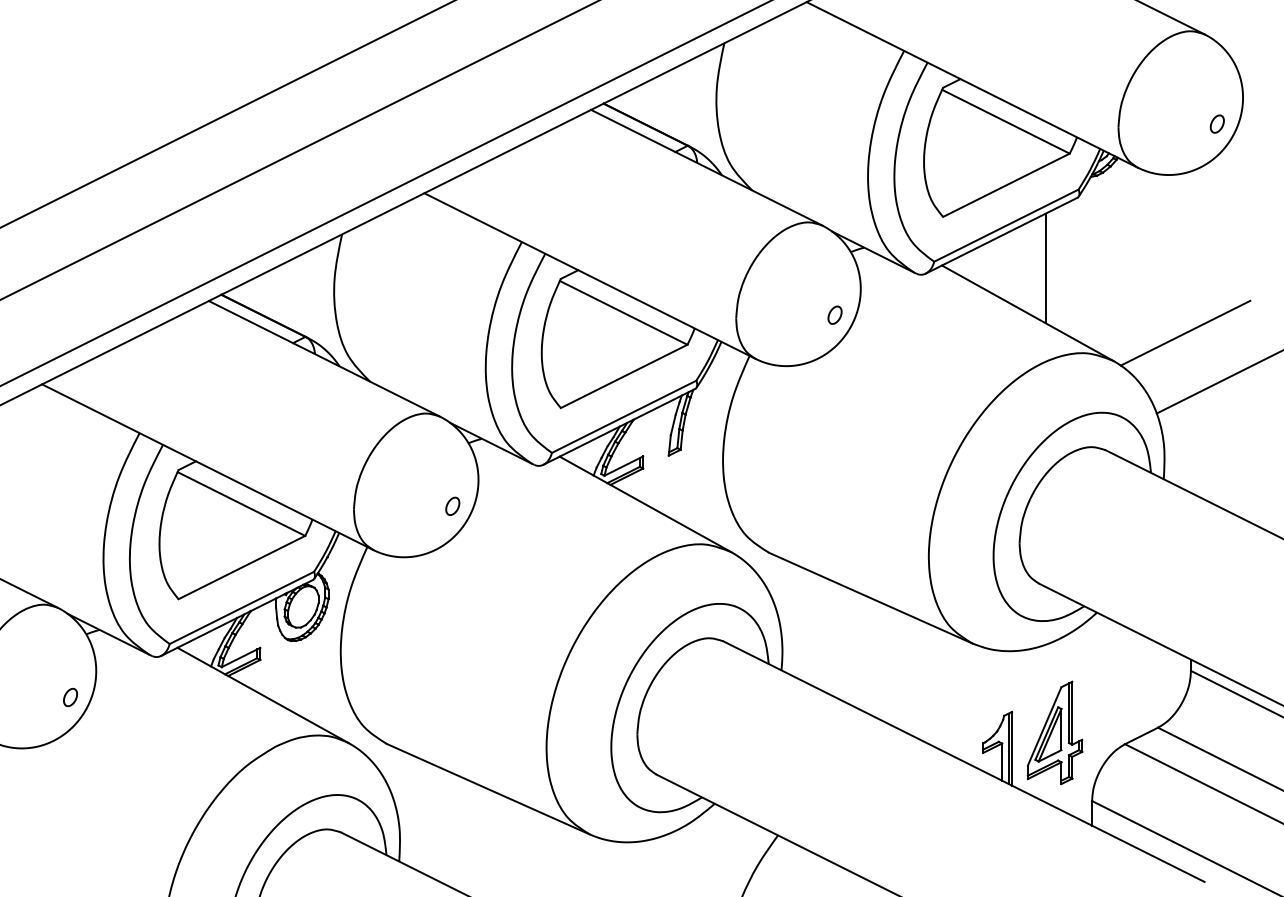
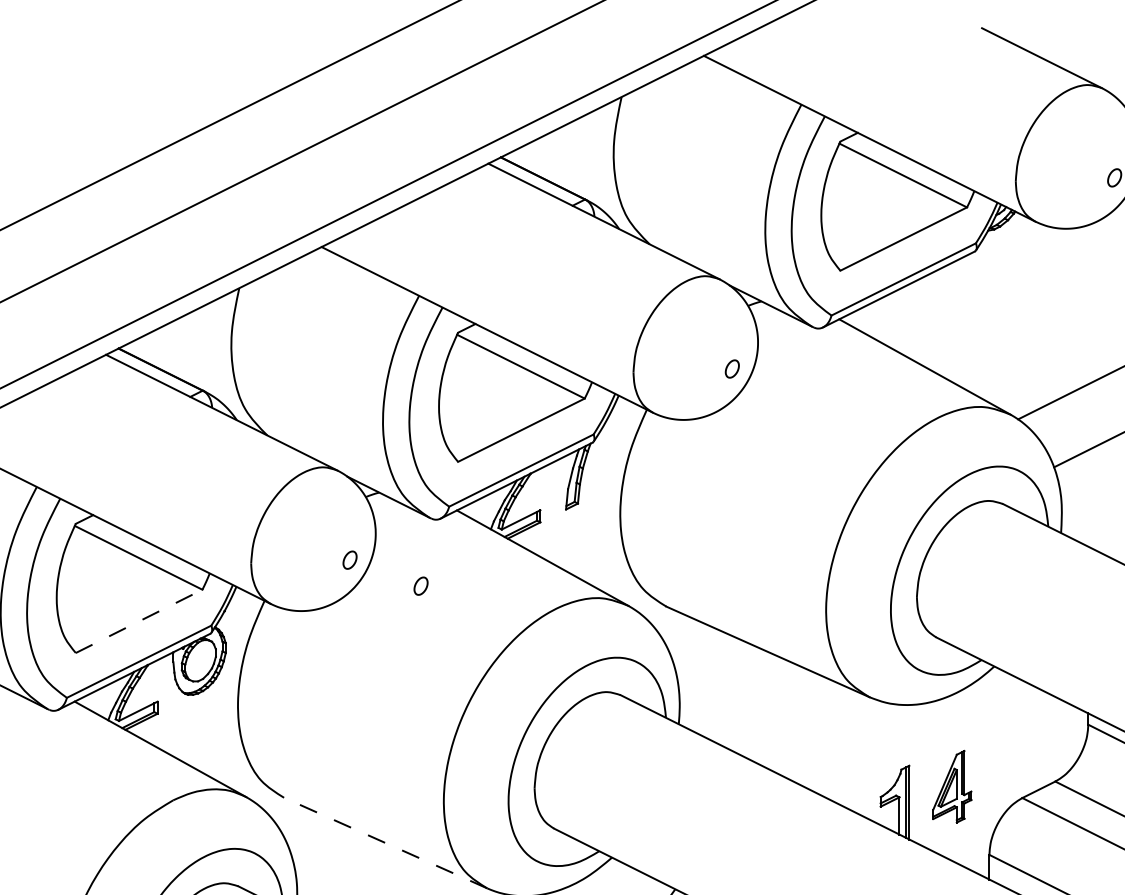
line: (1045, 268) -> (942, 322), removed
part: (523, 531) -> (420, 585), added
line: (241, 567) -> (138, 621), solid -> dashed
part: (1054, 732) -> (951, 786), size x0.7
line: (487, 789) -> (384, 843), solid -> dashed

